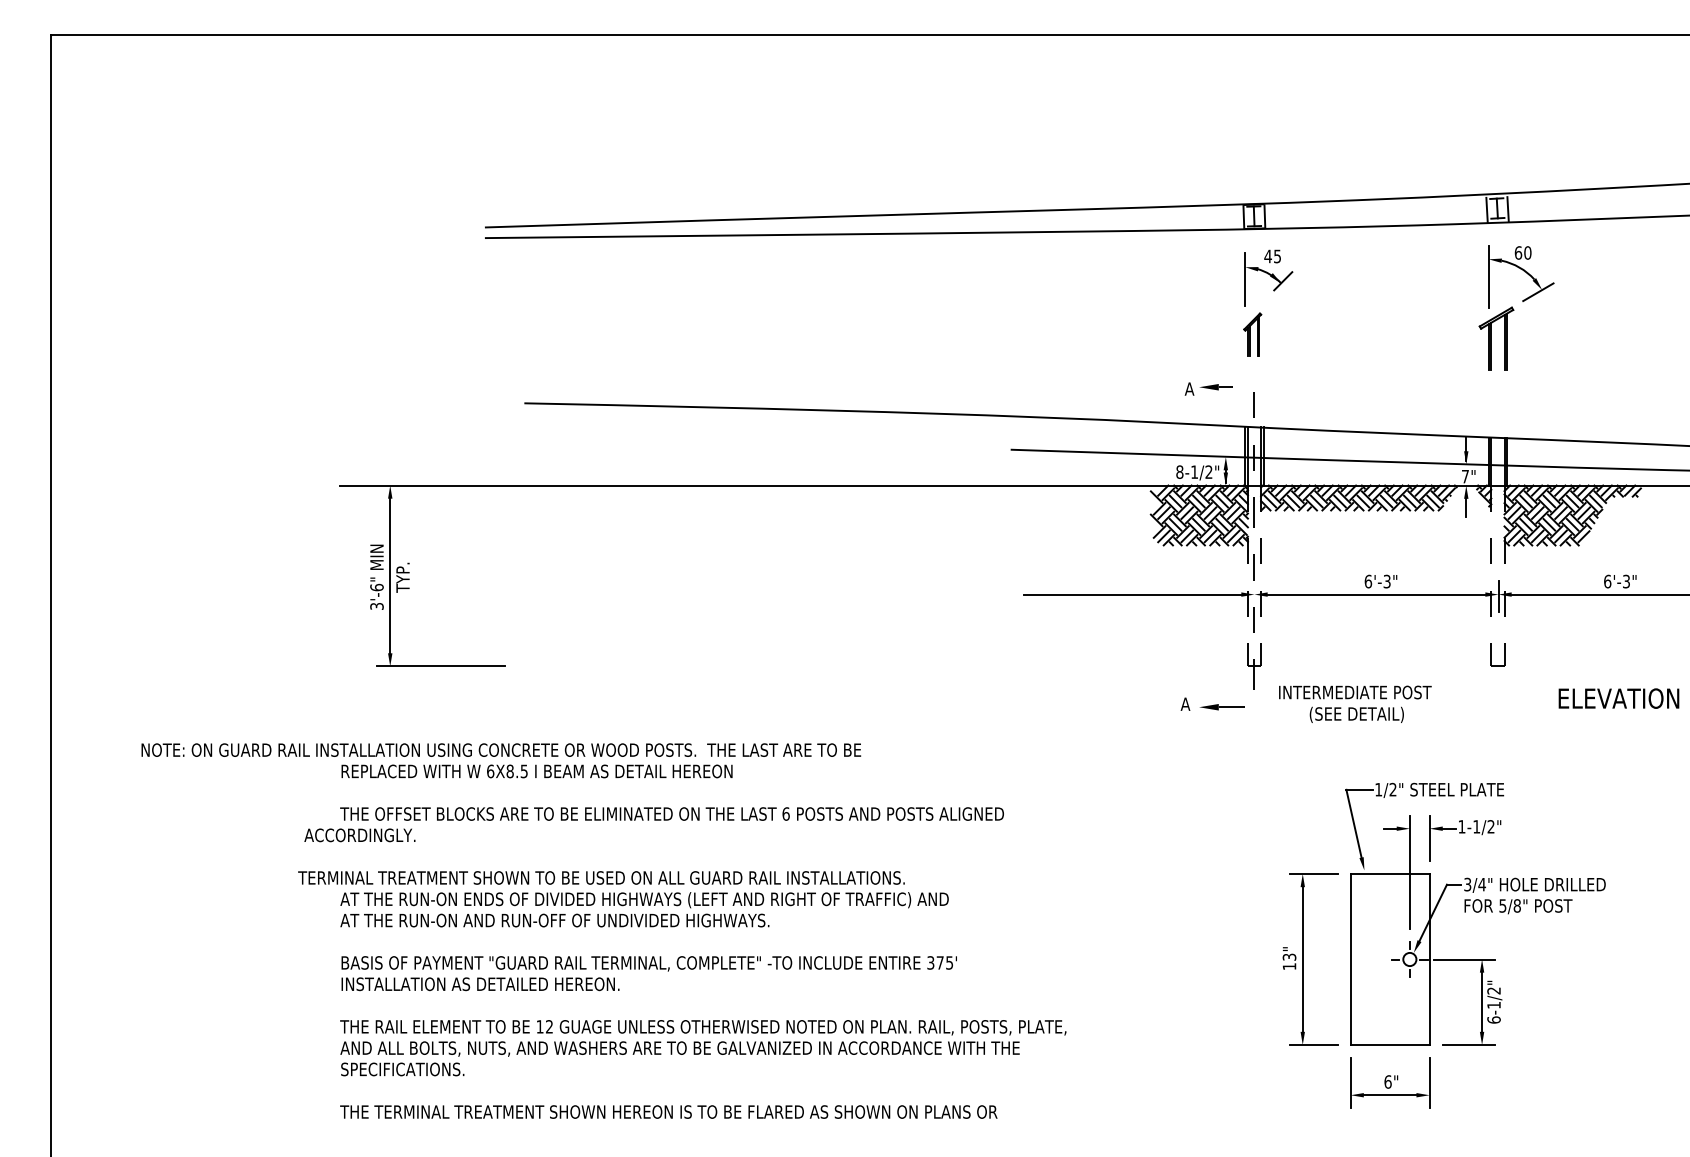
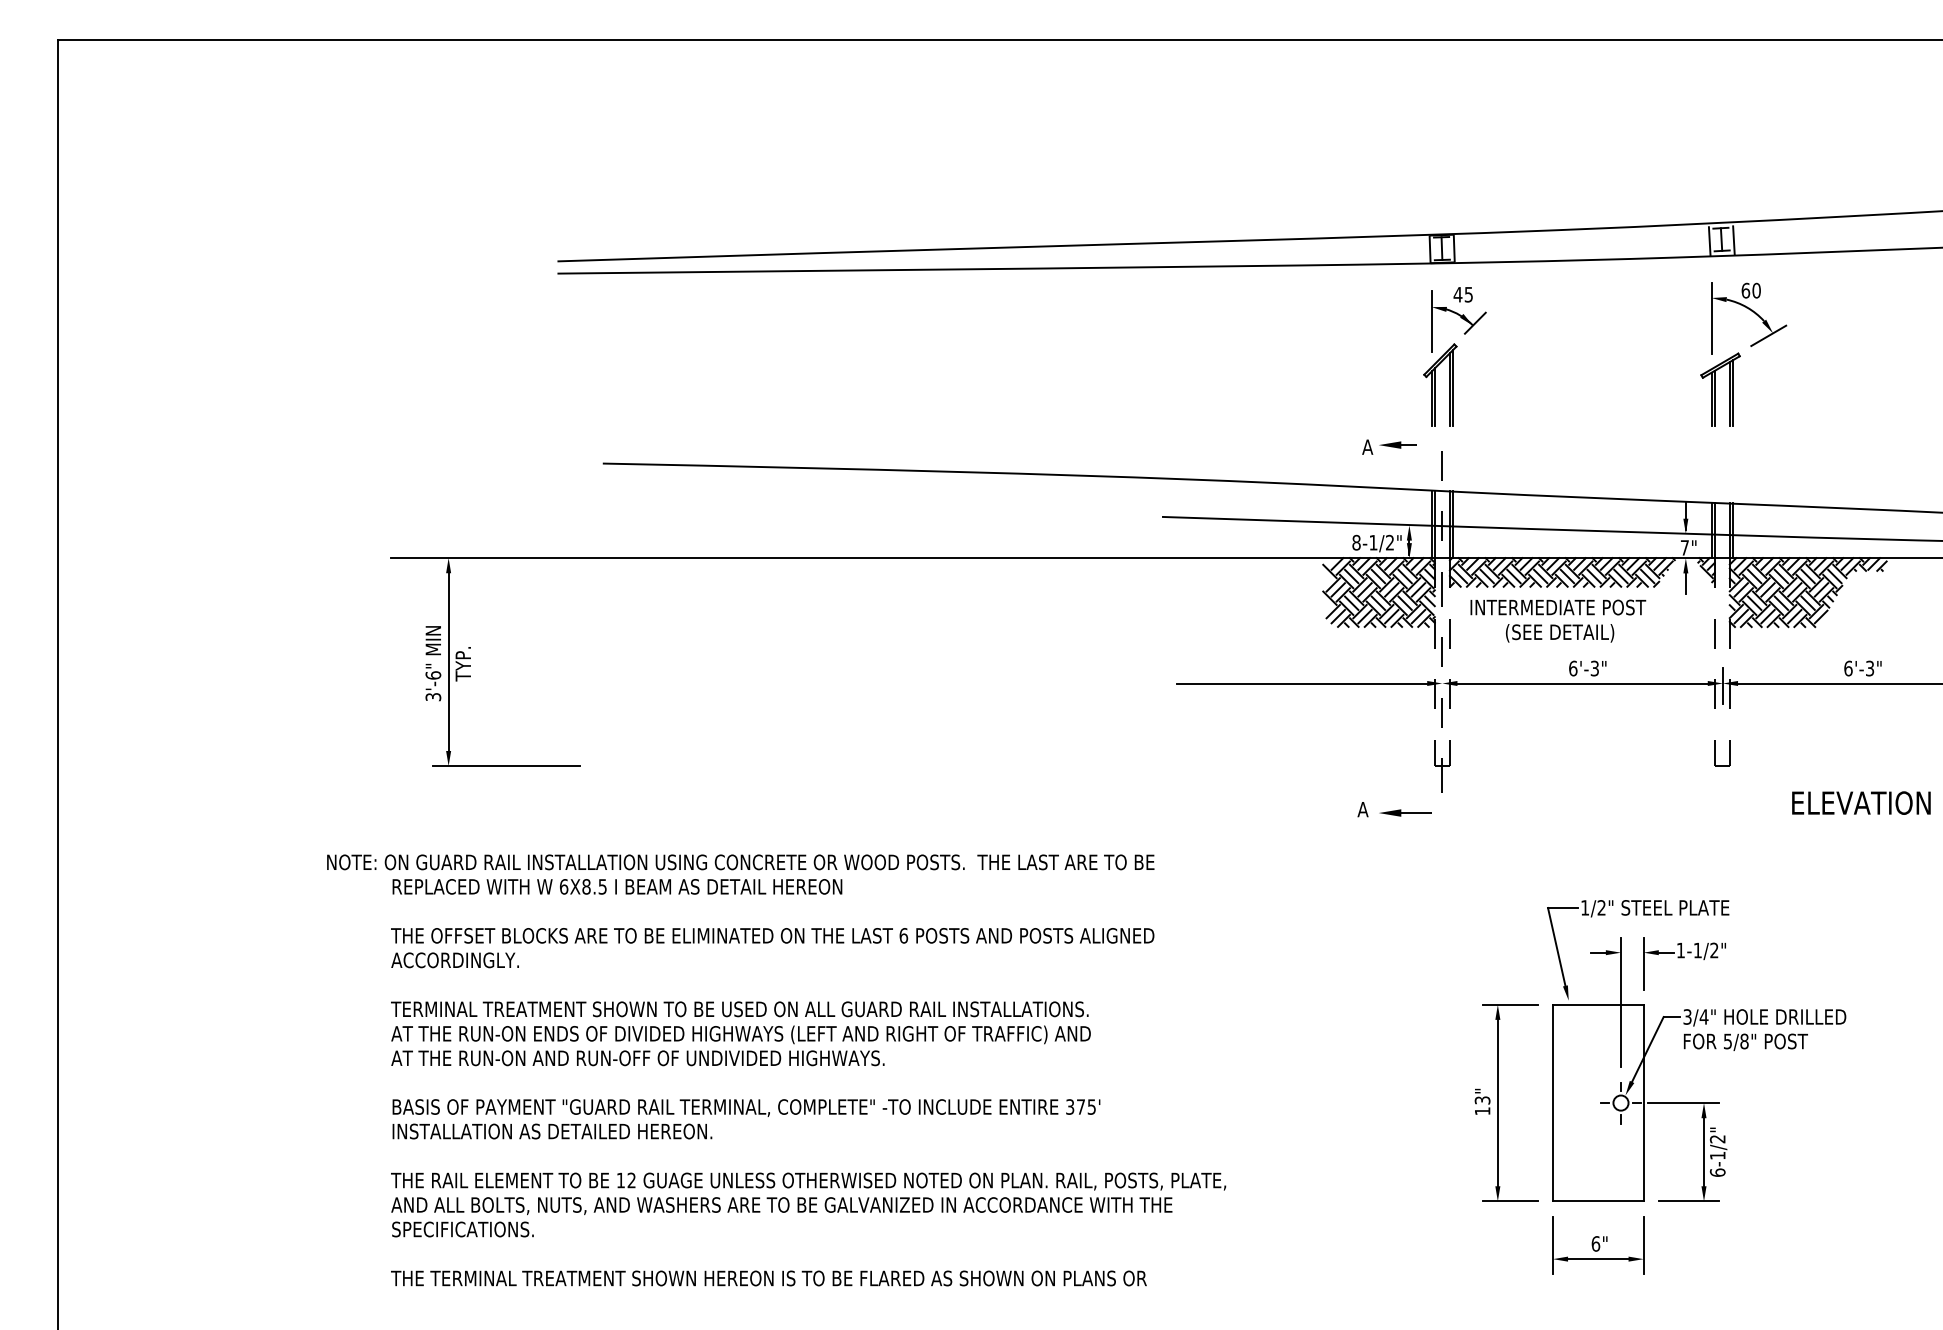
part: (1252, 334) -> (1440, 384), size x1.67
text: (1355, 703) -> (1558, 620), moved
text: (501, 749) -> (740, 861), moved
text: (359, 835) -> (454, 960), moved
text: (601, 877) -> (739, 1008), moved

